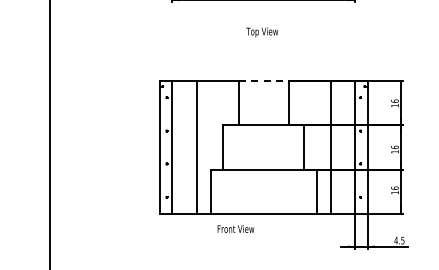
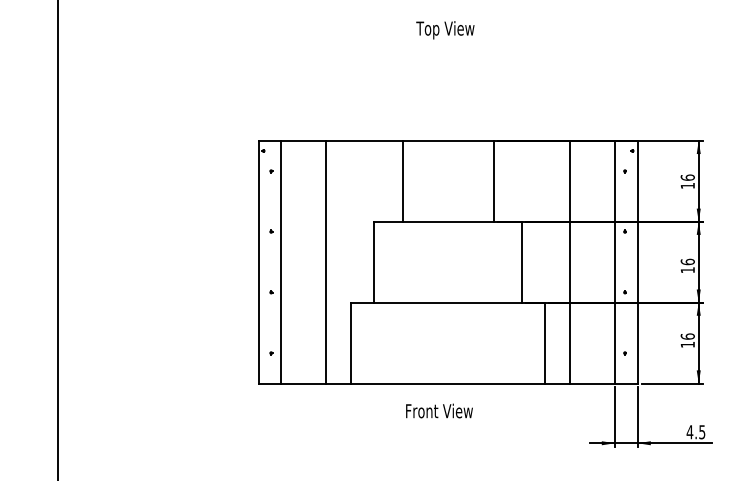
text: (261, 32) -> (444, 30), moved
line: (263, 81) -> (447, 141), dashed -> solid
text: (235, 228) -> (438, 410), moved

